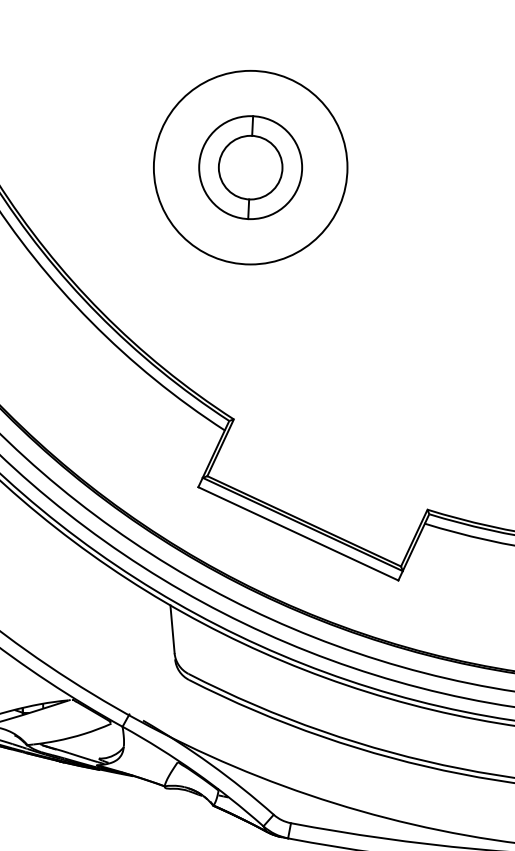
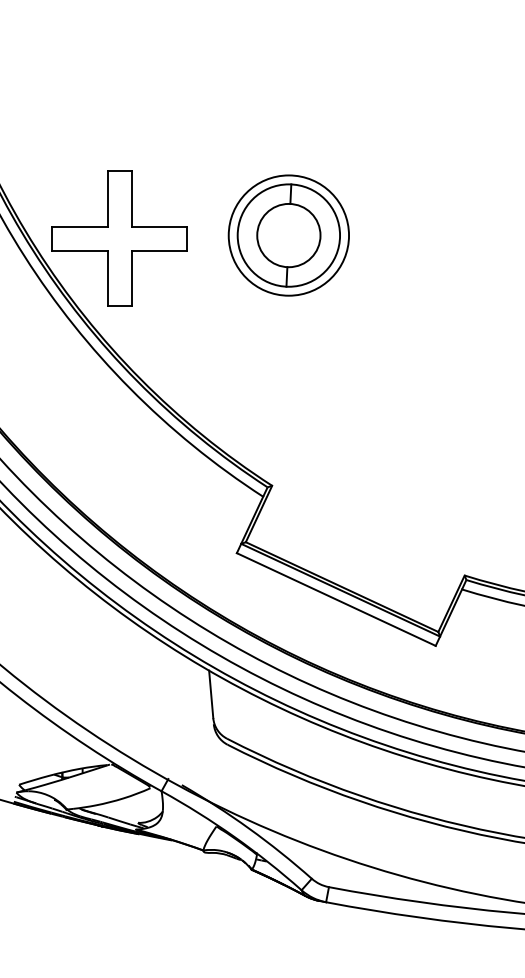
circle: (250, 167) -> (288, 235), size x0.62
part: (80, 170) -> (119, 238), added

